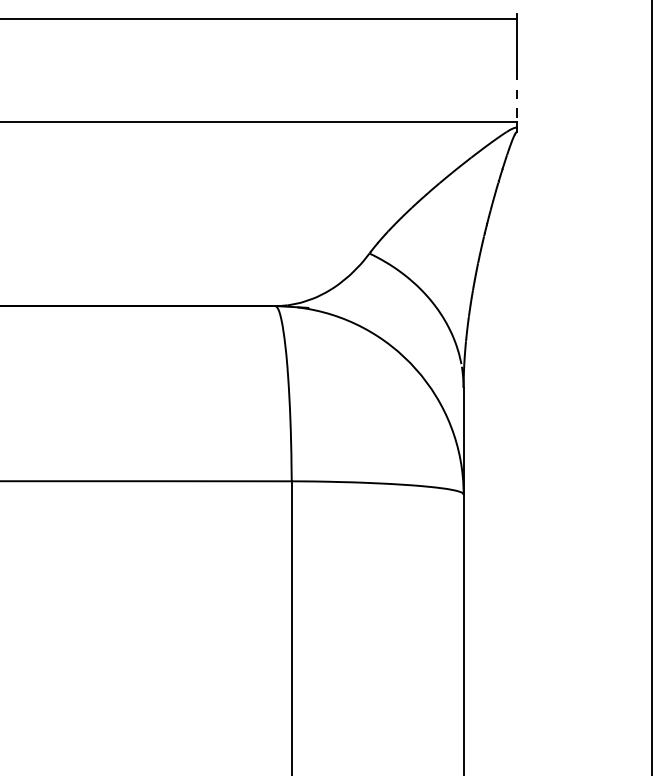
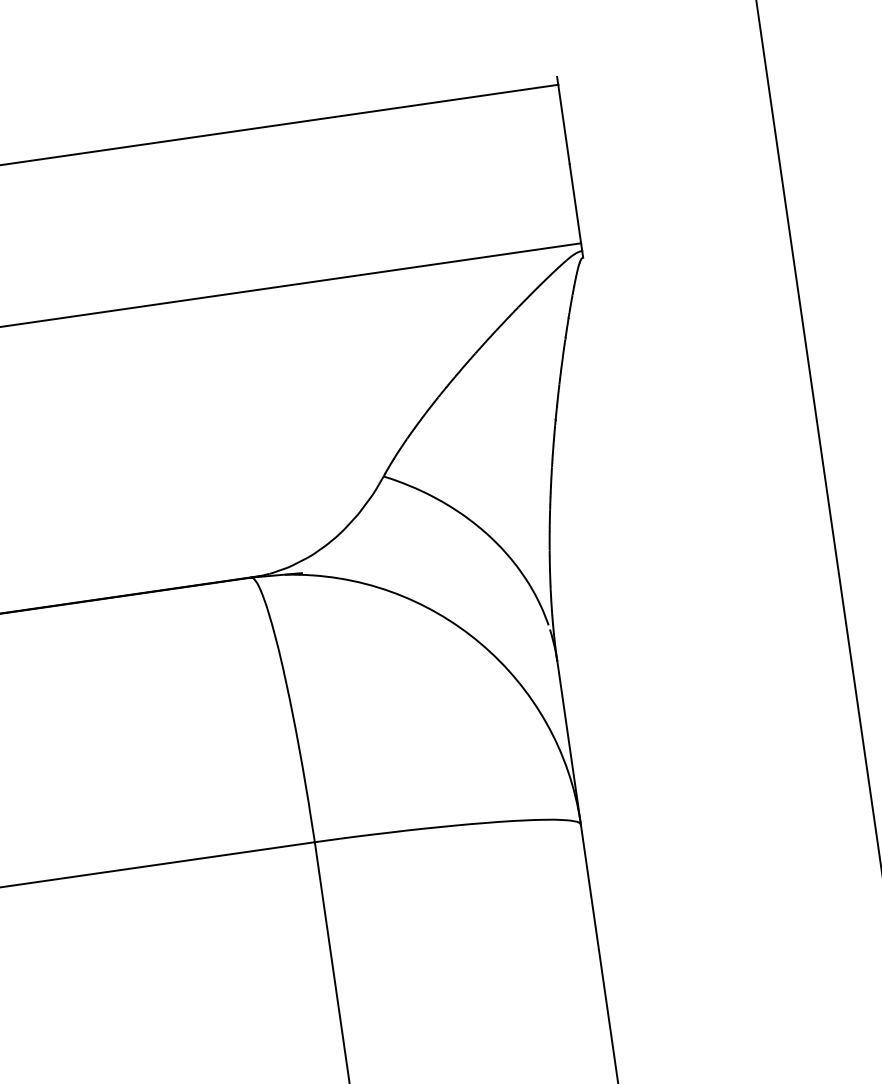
line: (517, 96) -> (575, 203), dashed -> solid

